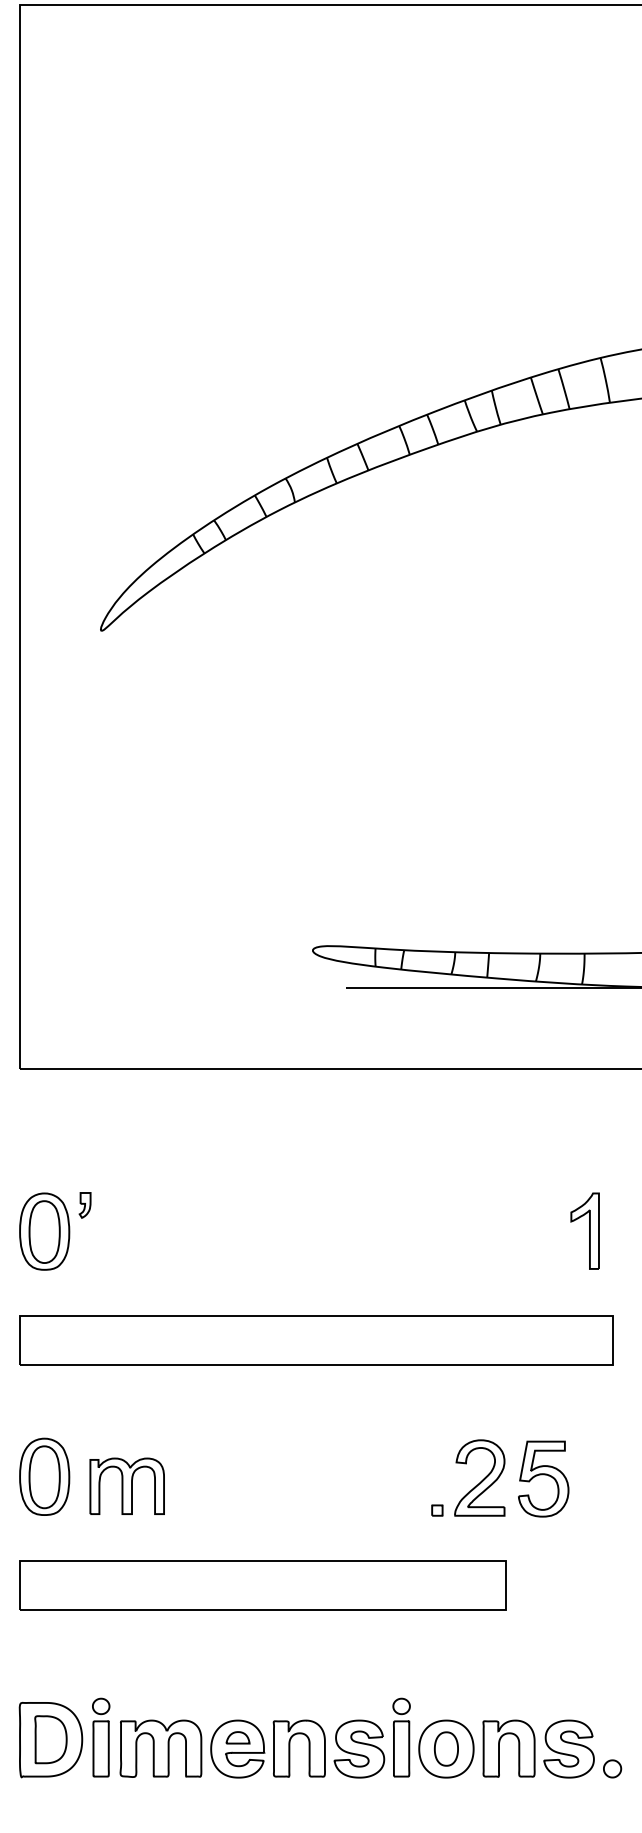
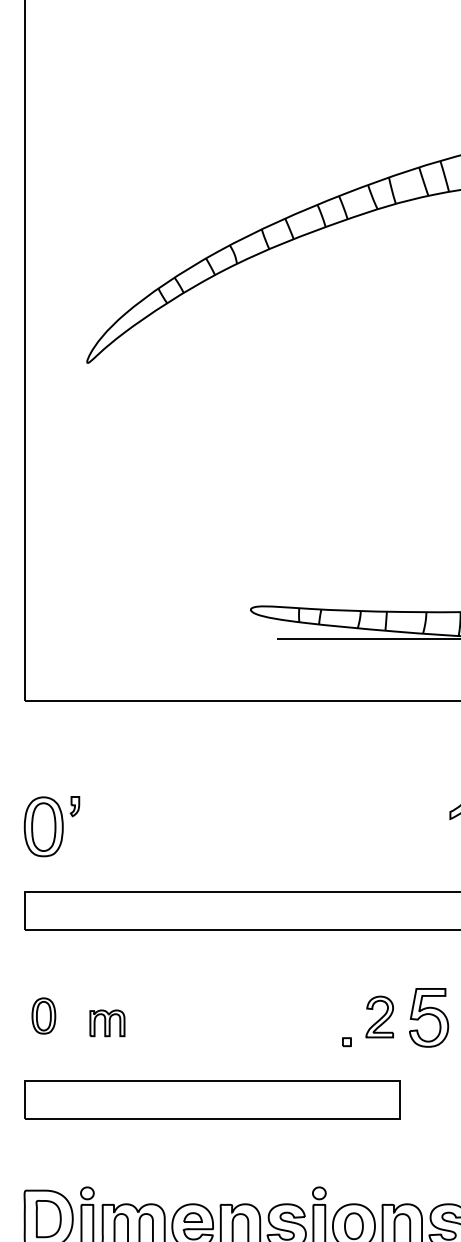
part: (44, 1476) -> (43, 1015), size x0.6
part: (479, 1477) -> (379, 1016), size x0.7
part: (126, 1485) -> (106, 1022), size x0.6

